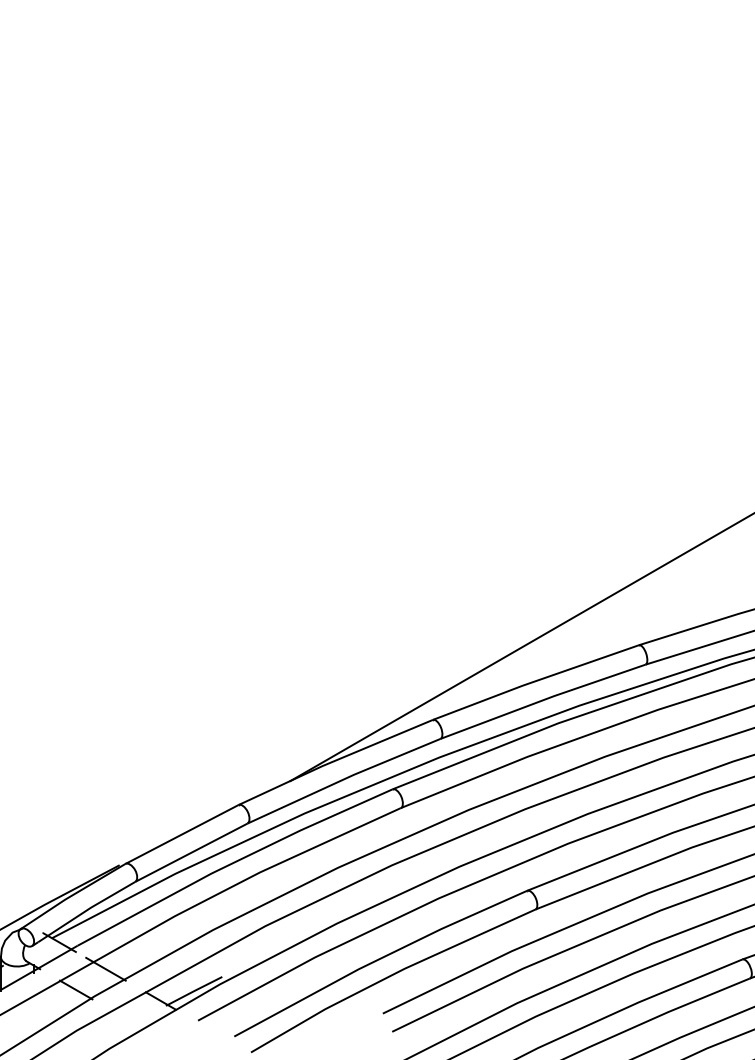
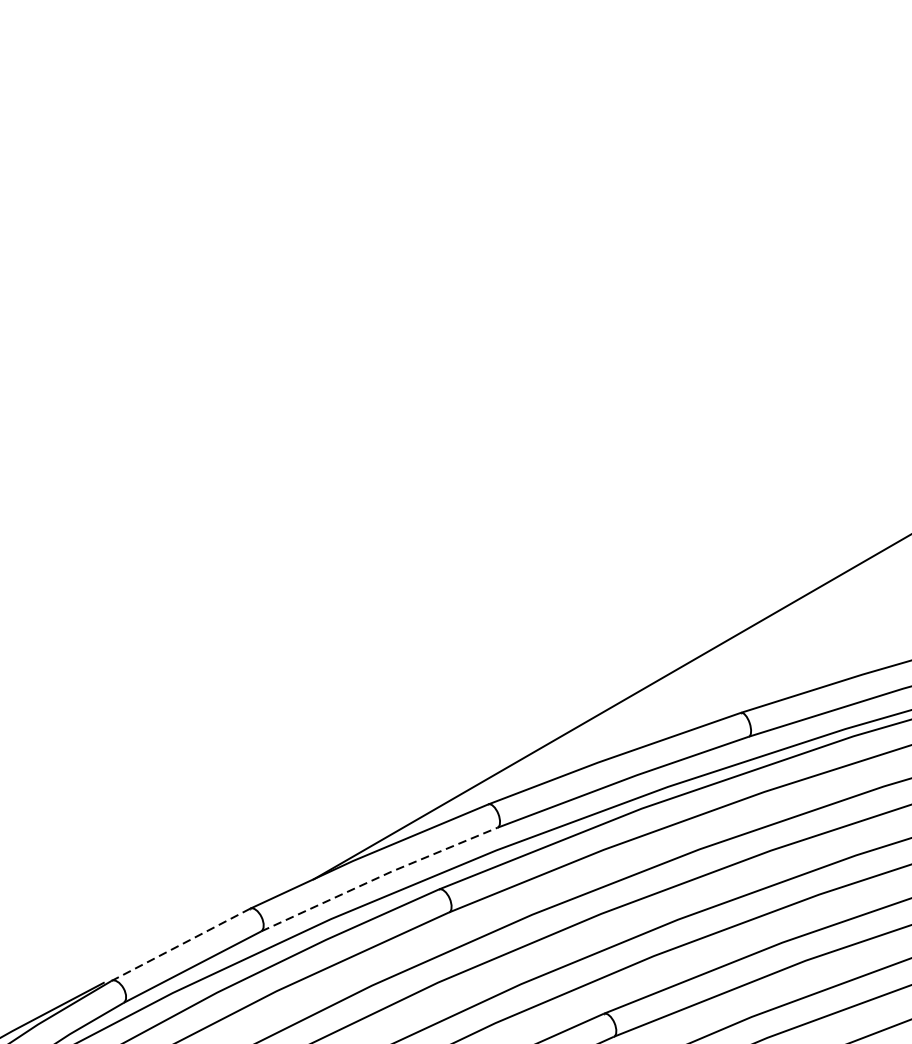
line: (343, 779) -> (378, 877), solid -> dashed
line: (181, 834) -> (180, 944), solid -> dashed

